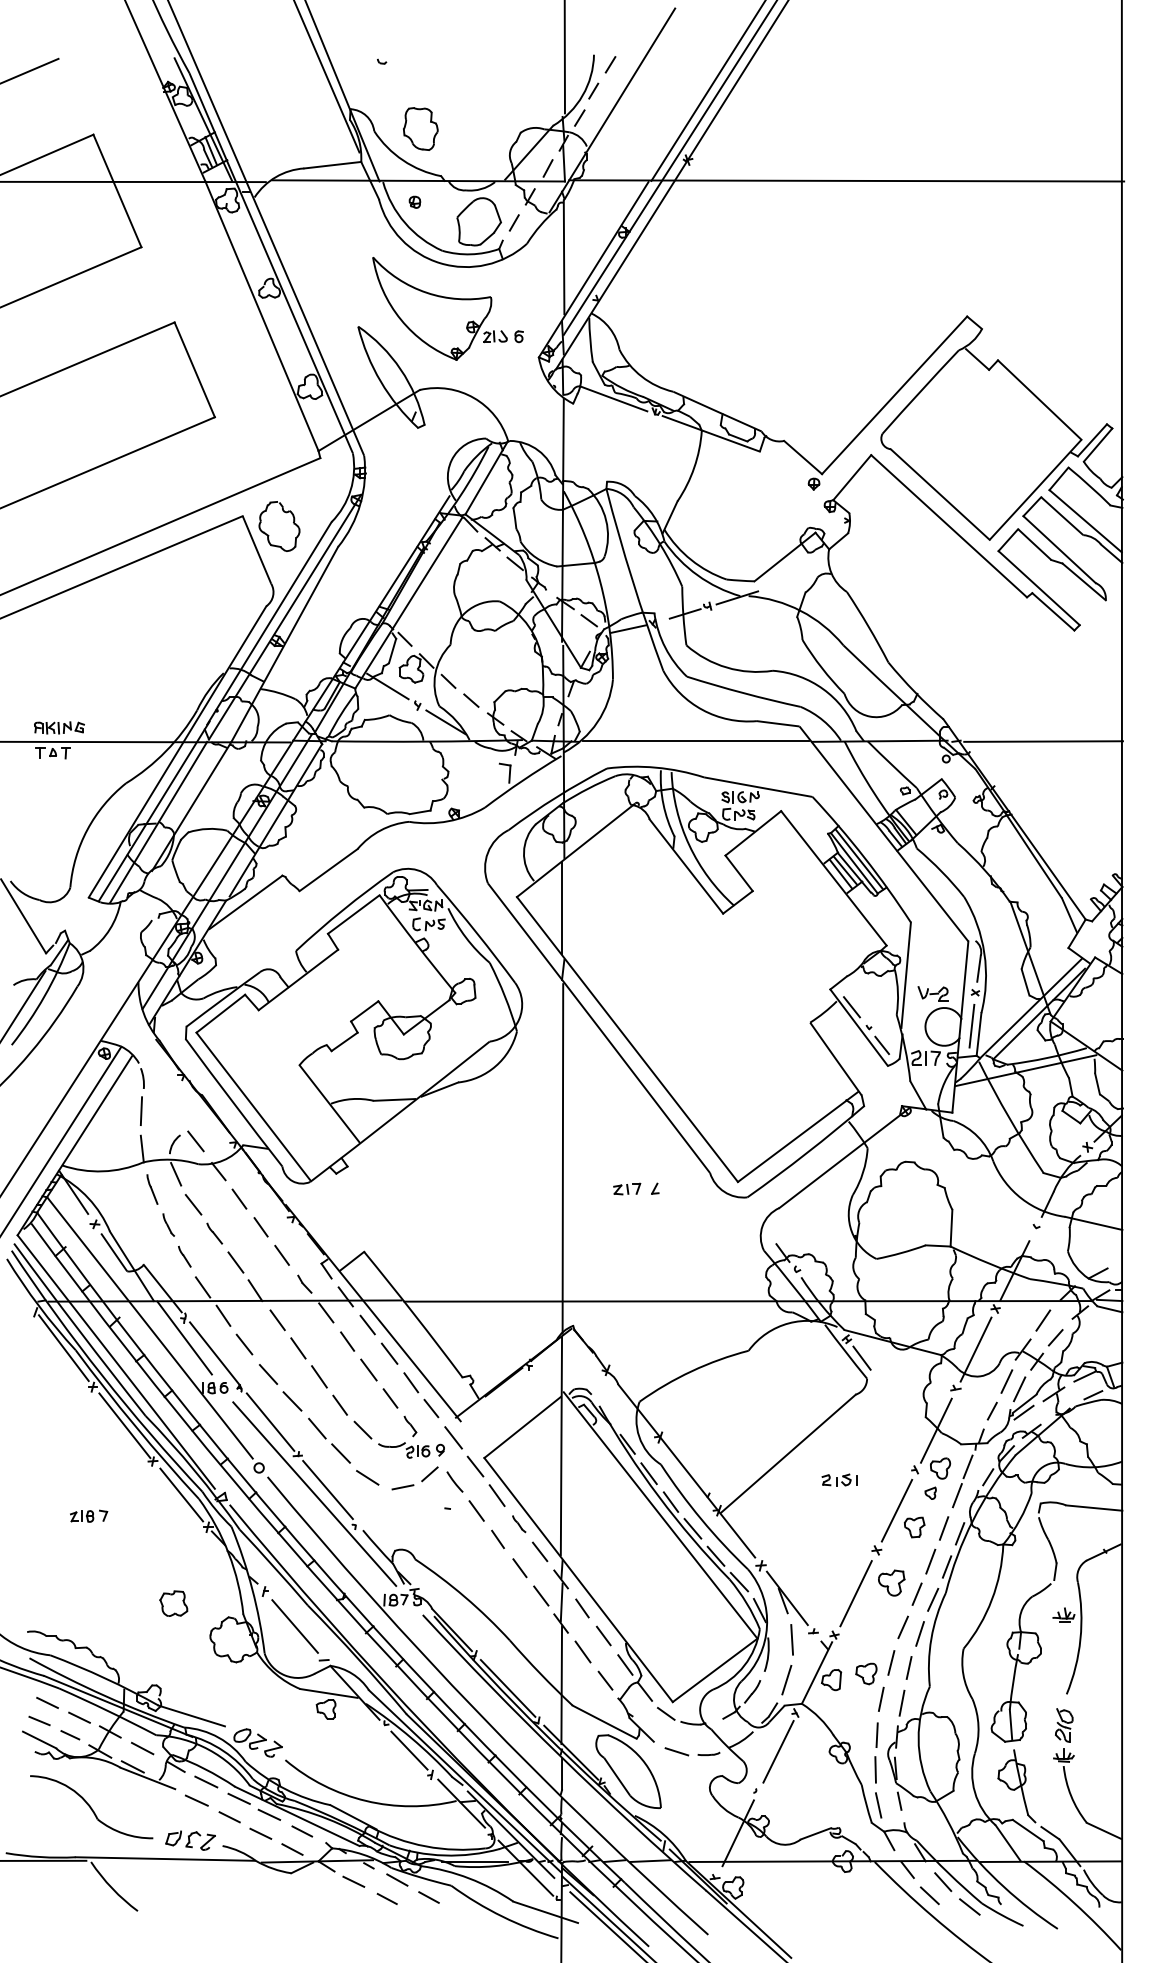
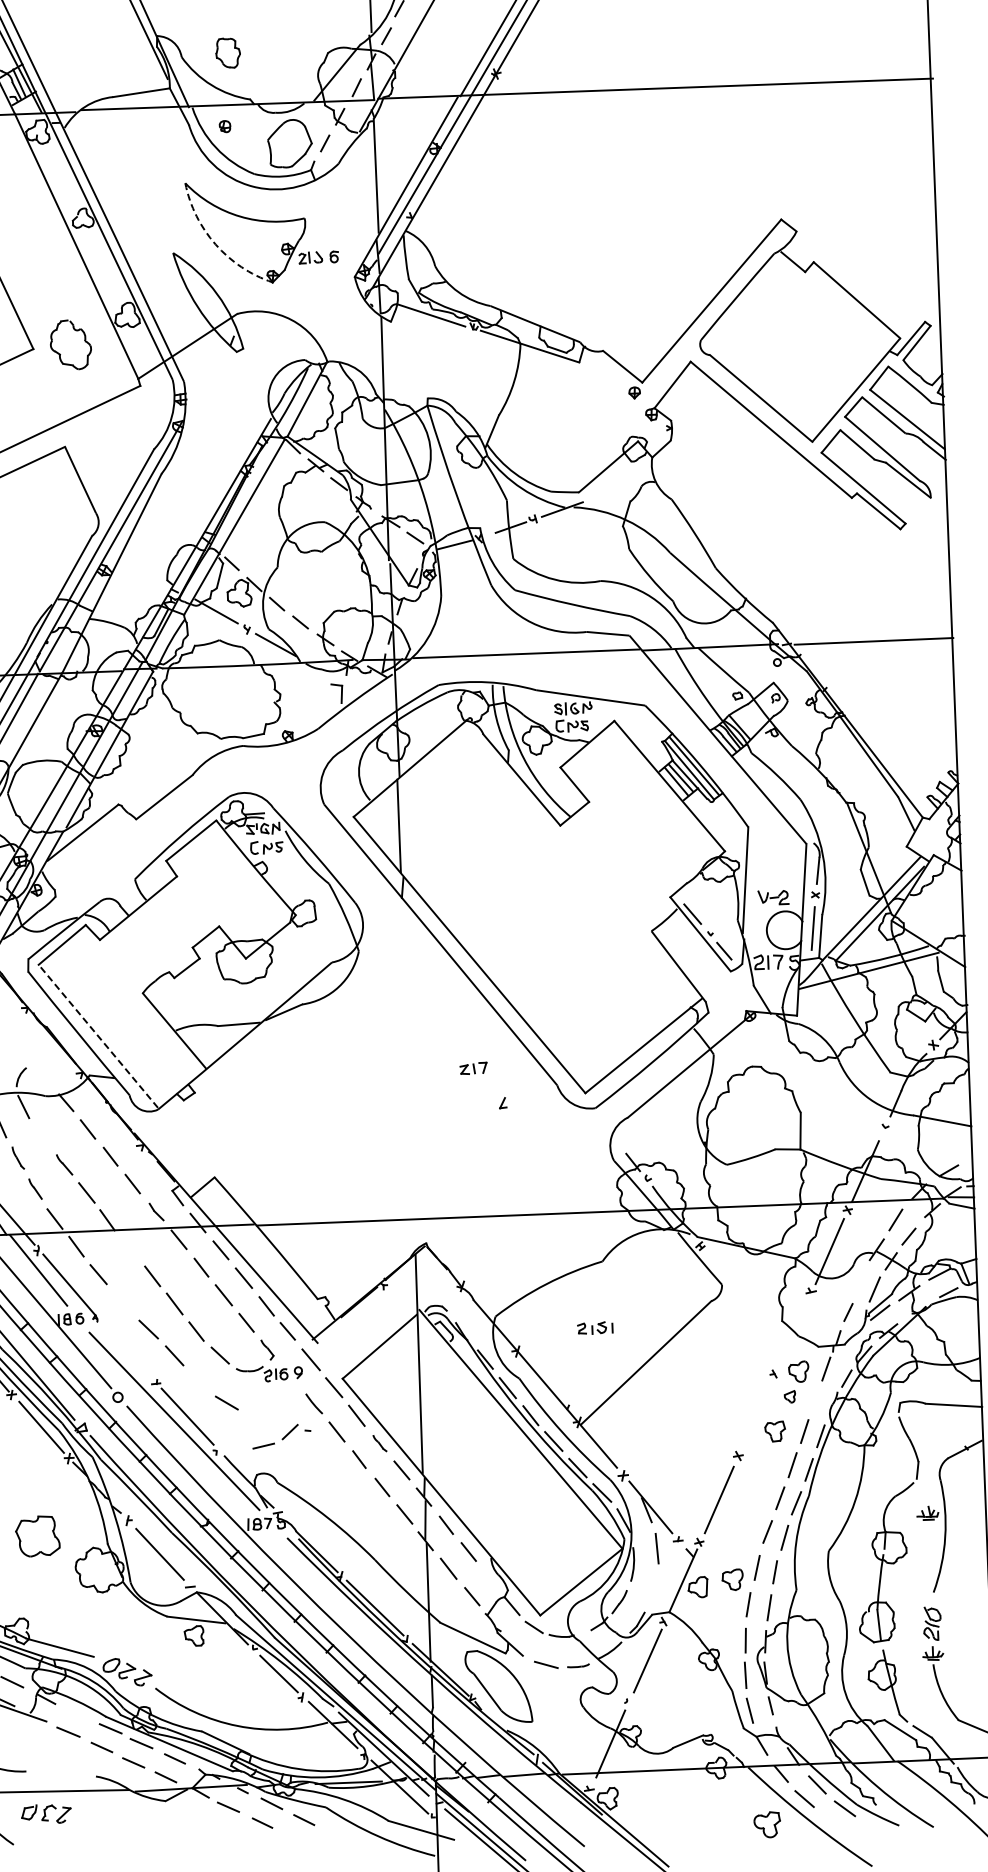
part: (420, 128) -> (227, 52), size x0.7
arc: (401, 319) -> (216, 244), solid -> dashed
part: (269, 535) -> (61, 354), moved
line: (253, 1106) -> (98, 1036), solid -> dashed
line: (195, 1141) -> (41, 1073), removed
line: (562, 1158) -> (409, 1076), removed
part: (627, 1188) -> (473, 1067), moved
line: (193, 1204) -> (42, 1136), removed
line: (277, 1320) -> (130, 1249), removed
line: (861, 1357) -> (715, 1263), removed
line: (268, 1374) -> (123, 1303), removed
line: (1006, 1381) -> (861, 1282), removed
line: (270, 1421) -> (127, 1350), removed
line: (935, 1430) -> (792, 1333), removed
line: (340, 1453) -> (198, 1379), removed
part: (414, 1478) -> (274, 1436), moved
part: (839, 1479) -> (594, 1327), moved
line: (956, 1495) -> (815, 1398), removed
line: (896, 1510) -> (756, 1415), removed
part: (891, 1582) -> (767, 1824), moved
part: (173, 1603) -> (37, 1536), size x1.6
line: (625, 1664) -> (491, 1579), removed
line: (786, 1679) -> (653, 1588), removed
line: (206, 1781) -> (77, 1712), removed
part: (190, 1840) -> (46, 1813), moved

